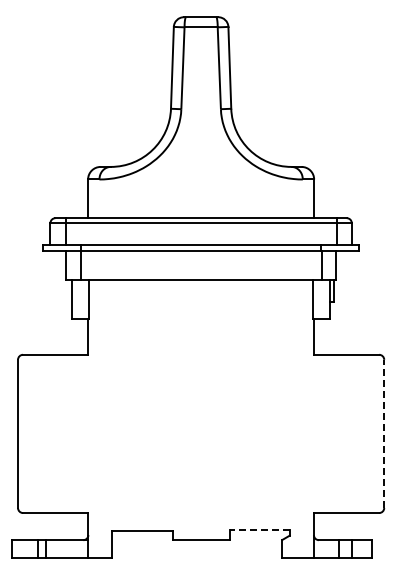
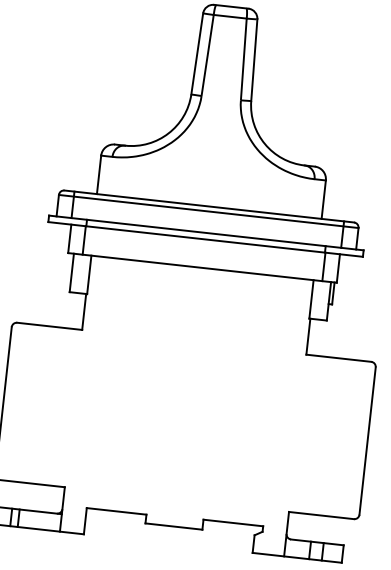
line: (384, 433) -> (367, 440), dashed -> solid
line: (259, 530) -> (233, 523), dashed -> solid

